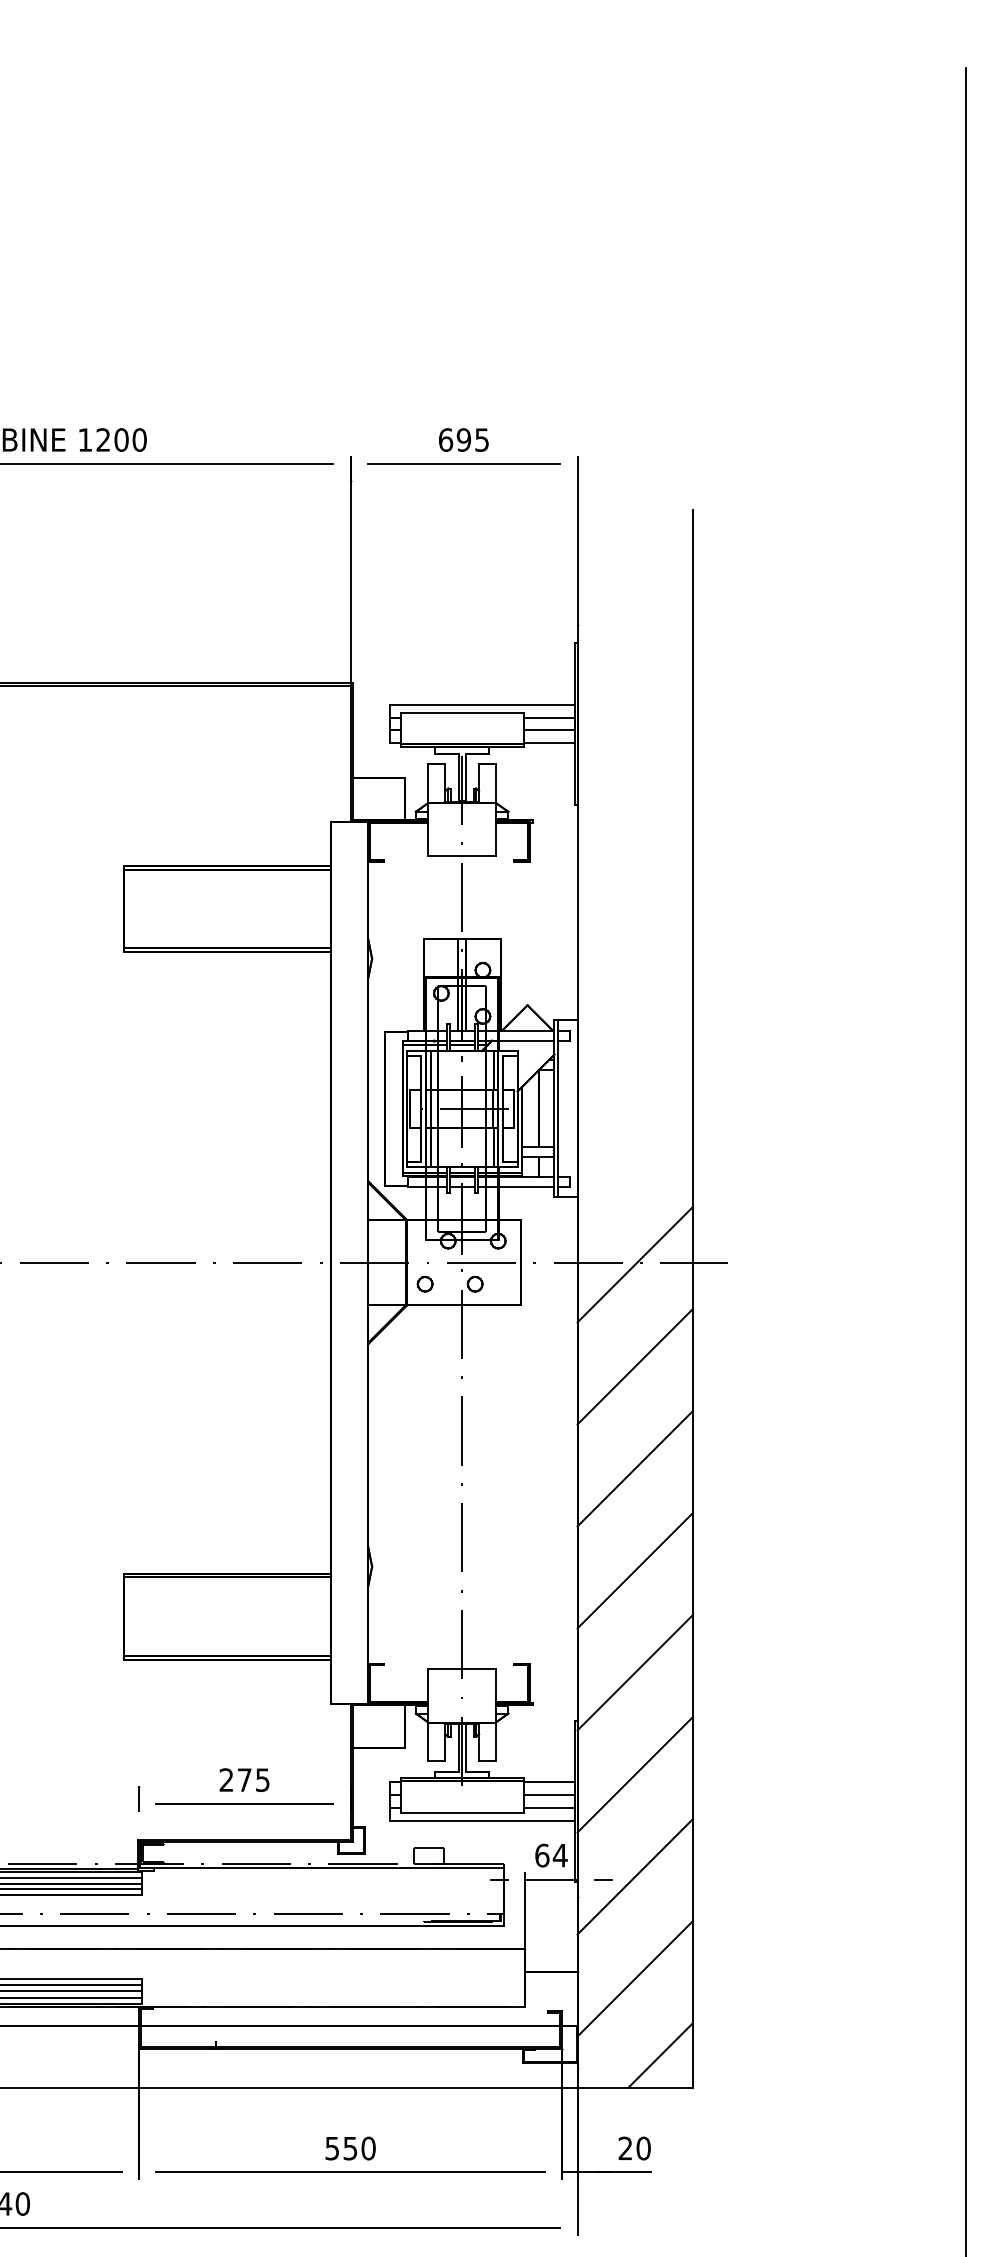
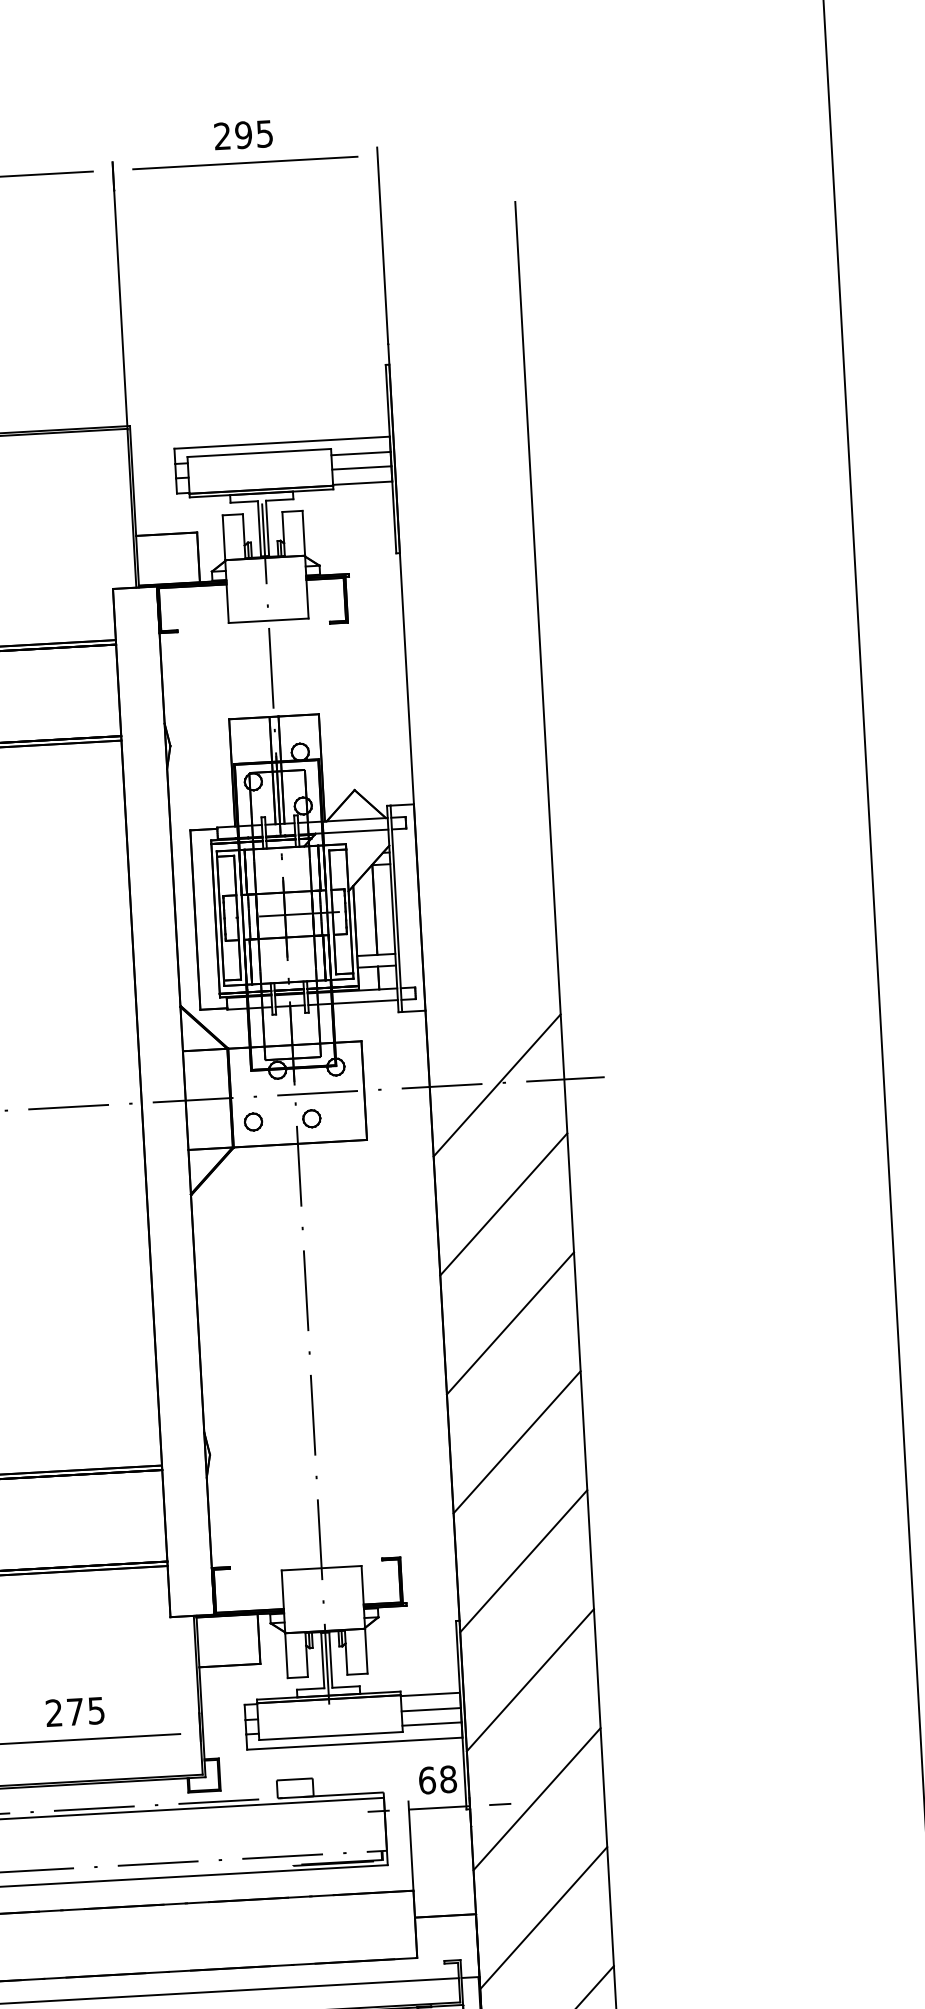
text: (446, 439) -> (223, 135), 695 -> 295
text: (559, 1855) -> (447, 1779), 64 -> 68

